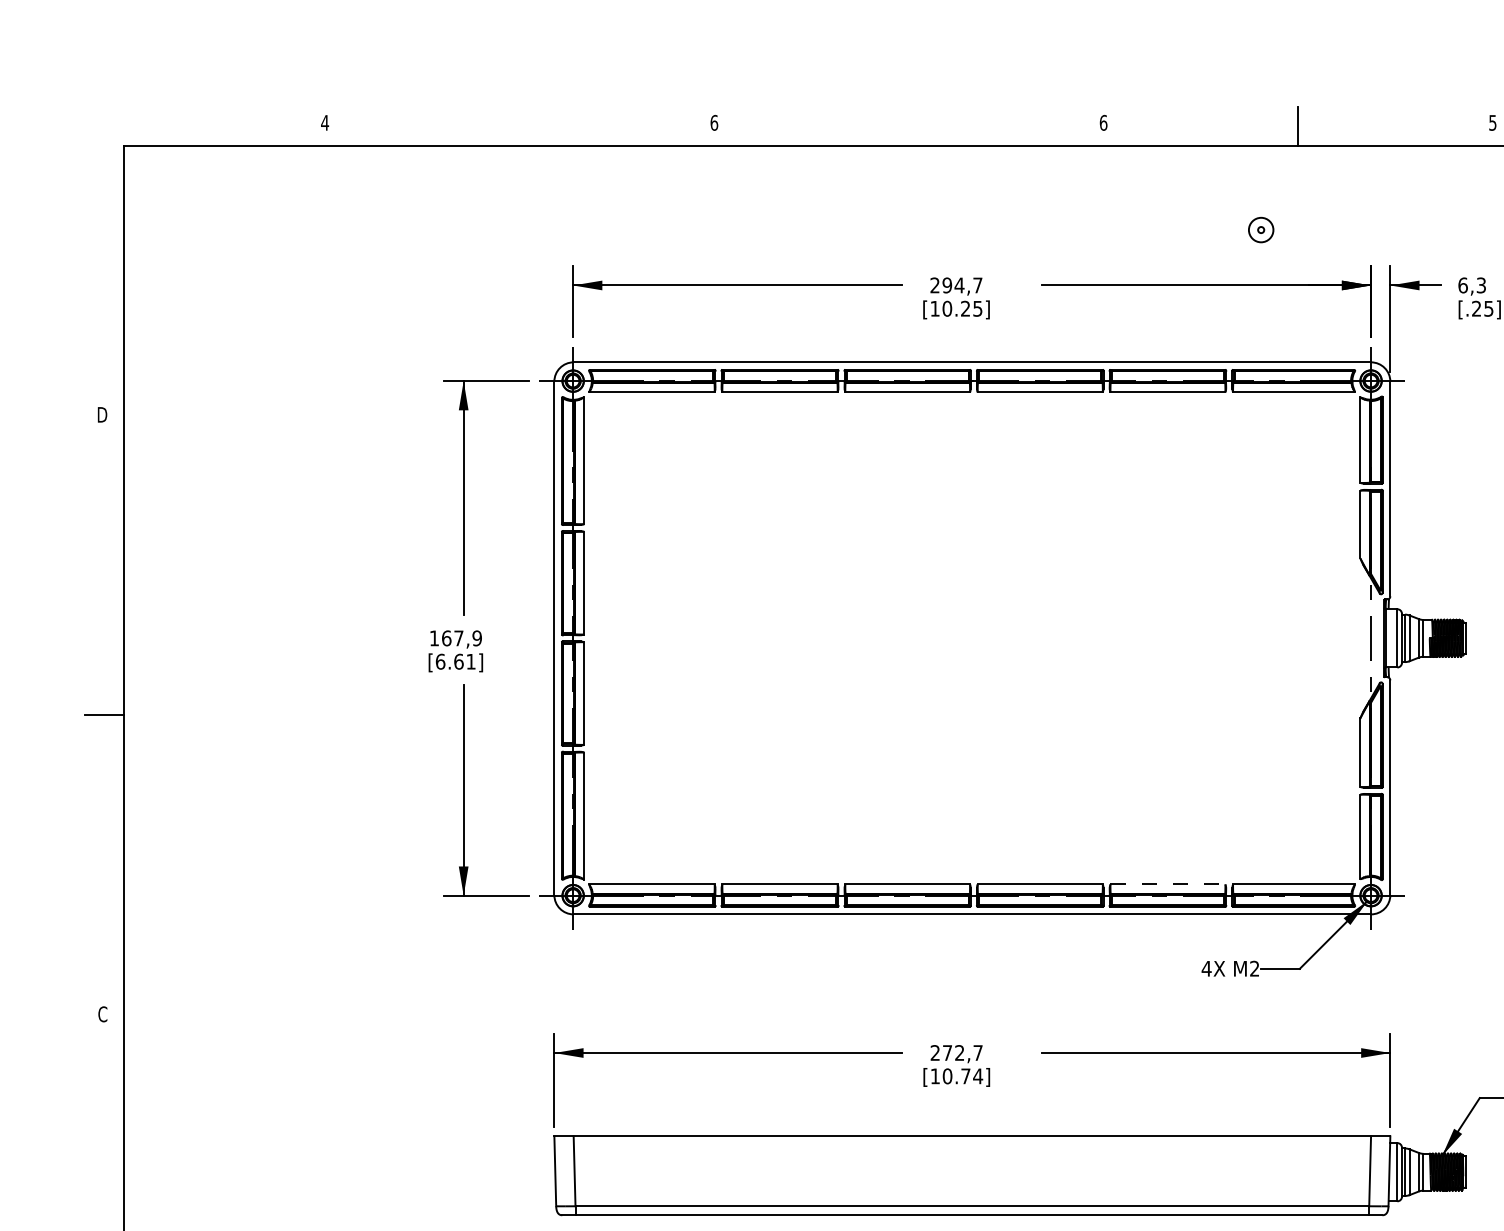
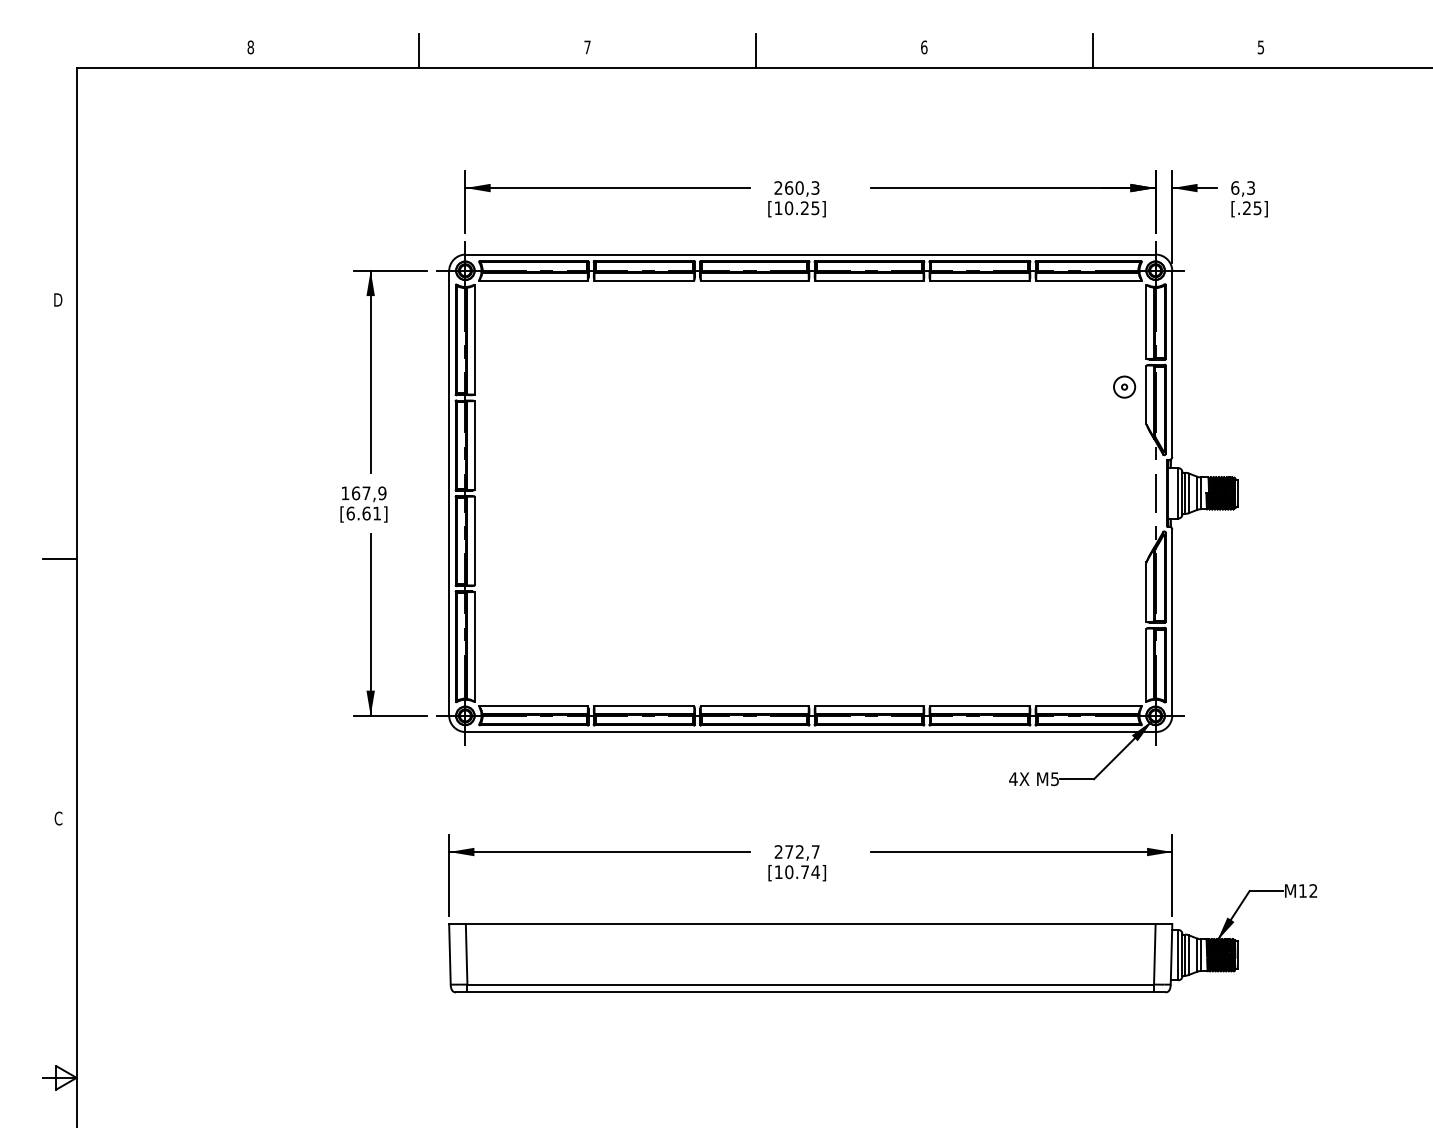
text: (324, 122) -> (250, 47), 4 -> 8
text: (714, 122) -> (587, 47), 6 -> 7
line: (520, 126) -> (419, 50), added
line: (908, 126) -> (755, 50), added
part: (1261, 229) -> (1124, 386), moved
text: (962, 284) -> (802, 187), 294,7 -> 260,3
line: (1167, 884) -> (979, 706), dashed -> solid
text: (1254, 969) -> (1054, 779), M2 -> M5

